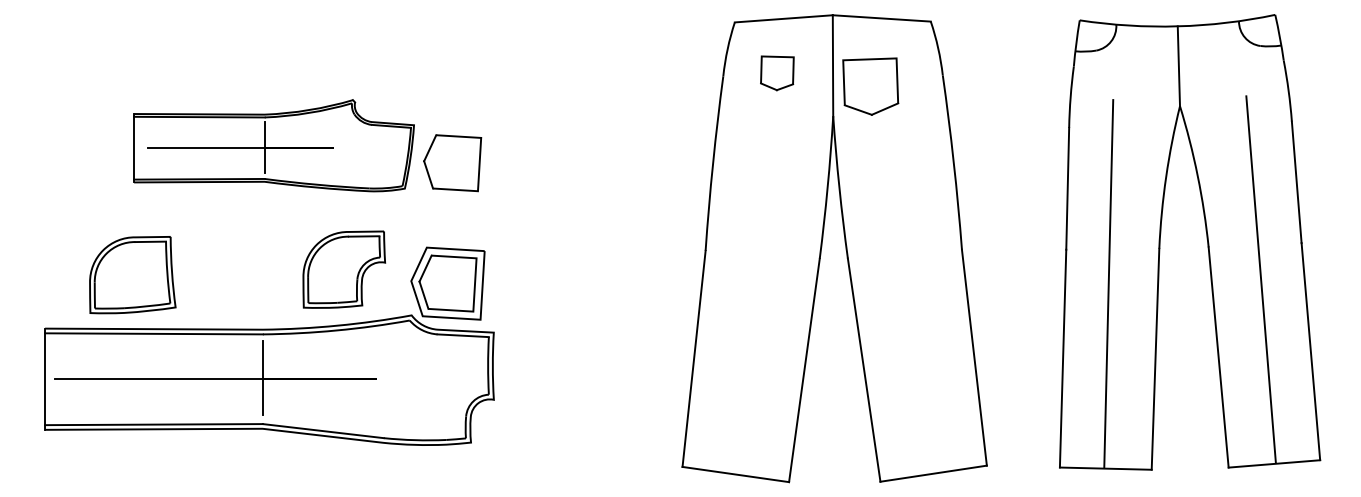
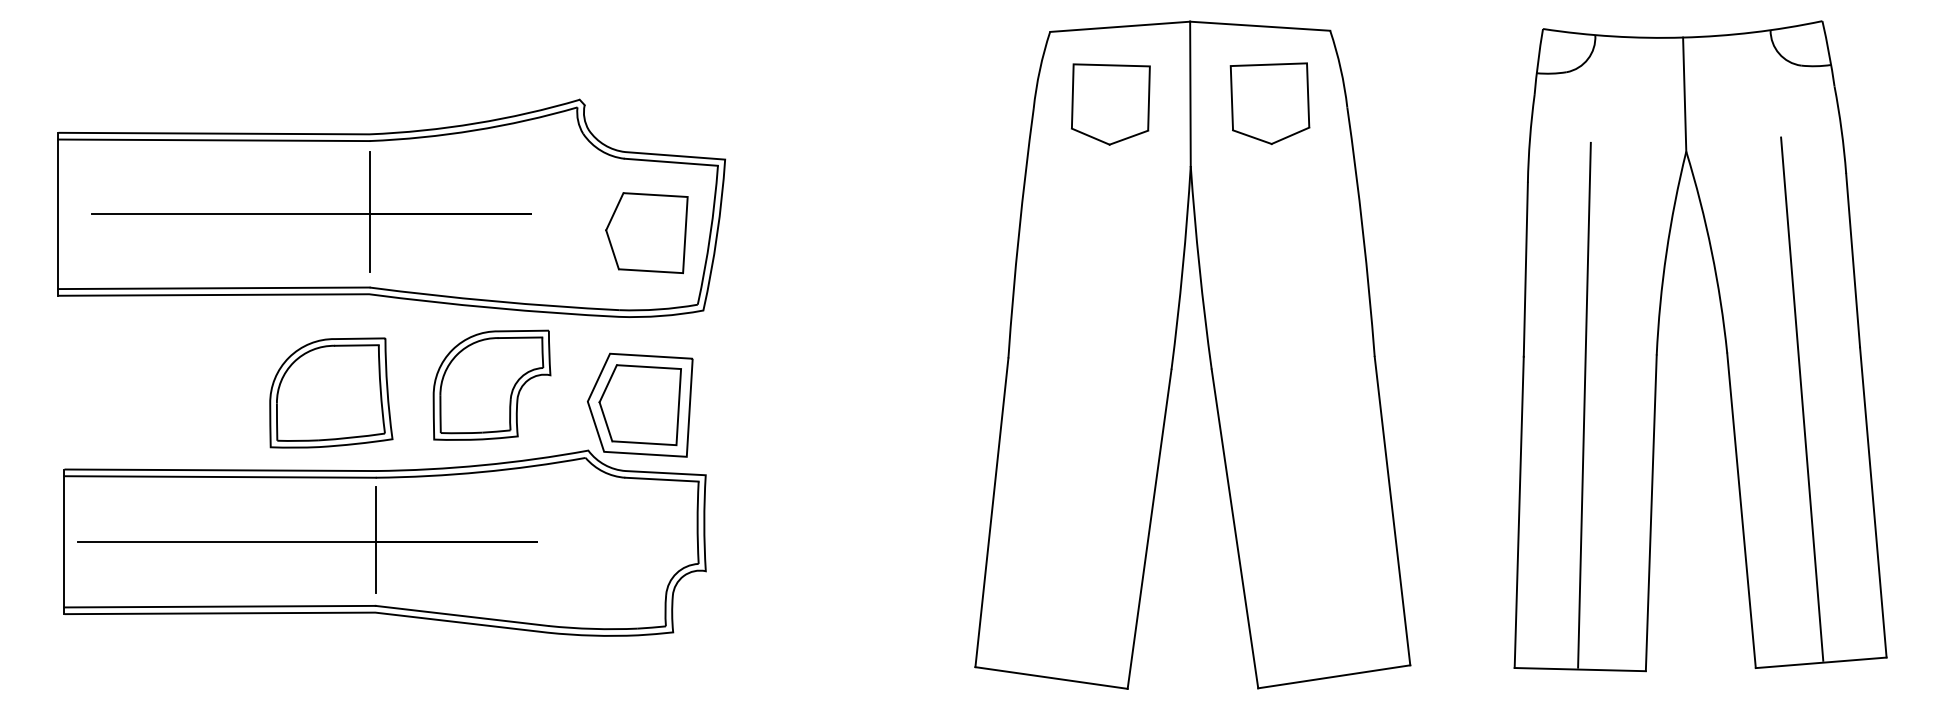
part: (777, 73) -> (1111, 104), size x1.67
part: (870, 86) -> (1269, 103), moved
part: (273, 145) -> (390, 207), size x1.67
part: (132, 275) -> (330, 393), moved

